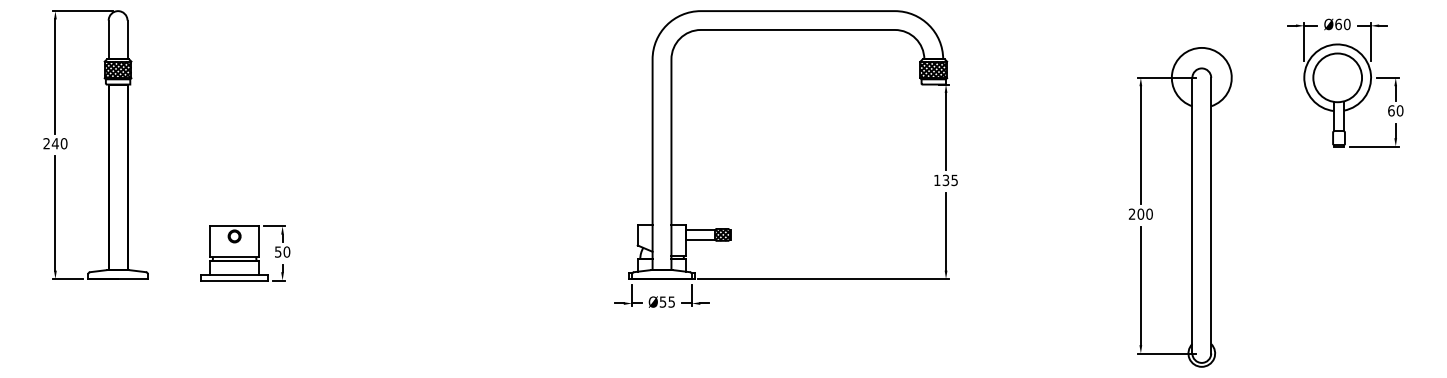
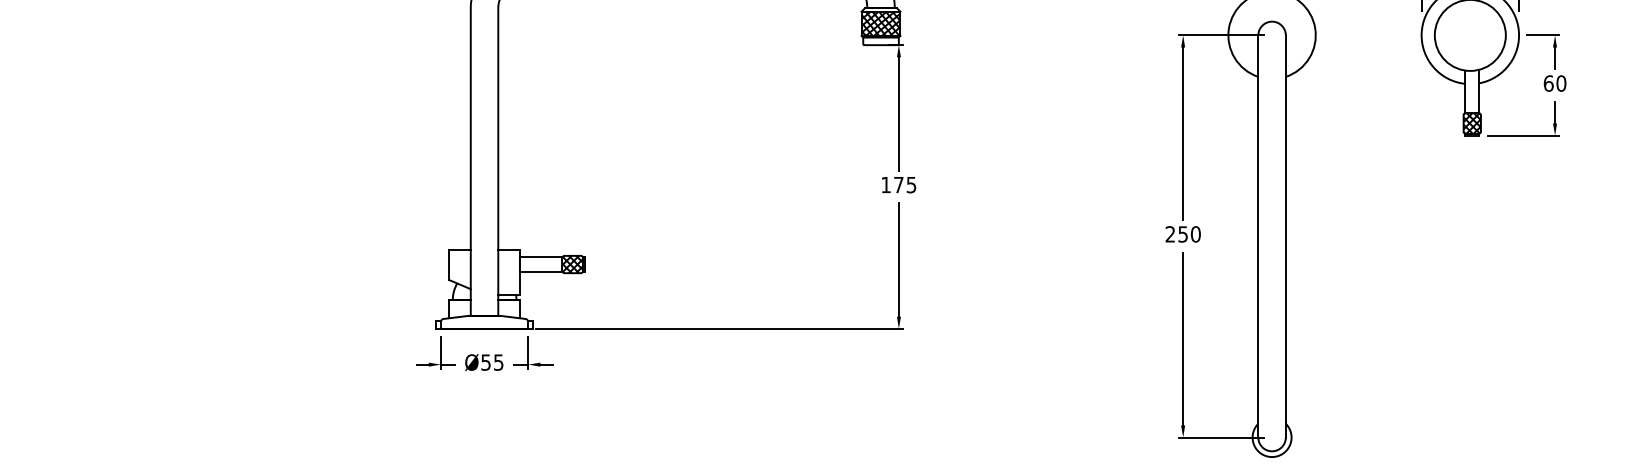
hatch: (1338, 138) -> (1471, 123), added
text: (945, 180) -> (898, 185), 135 -> 175
text: (1140, 213) -> (1182, 233), 200 -> 250

